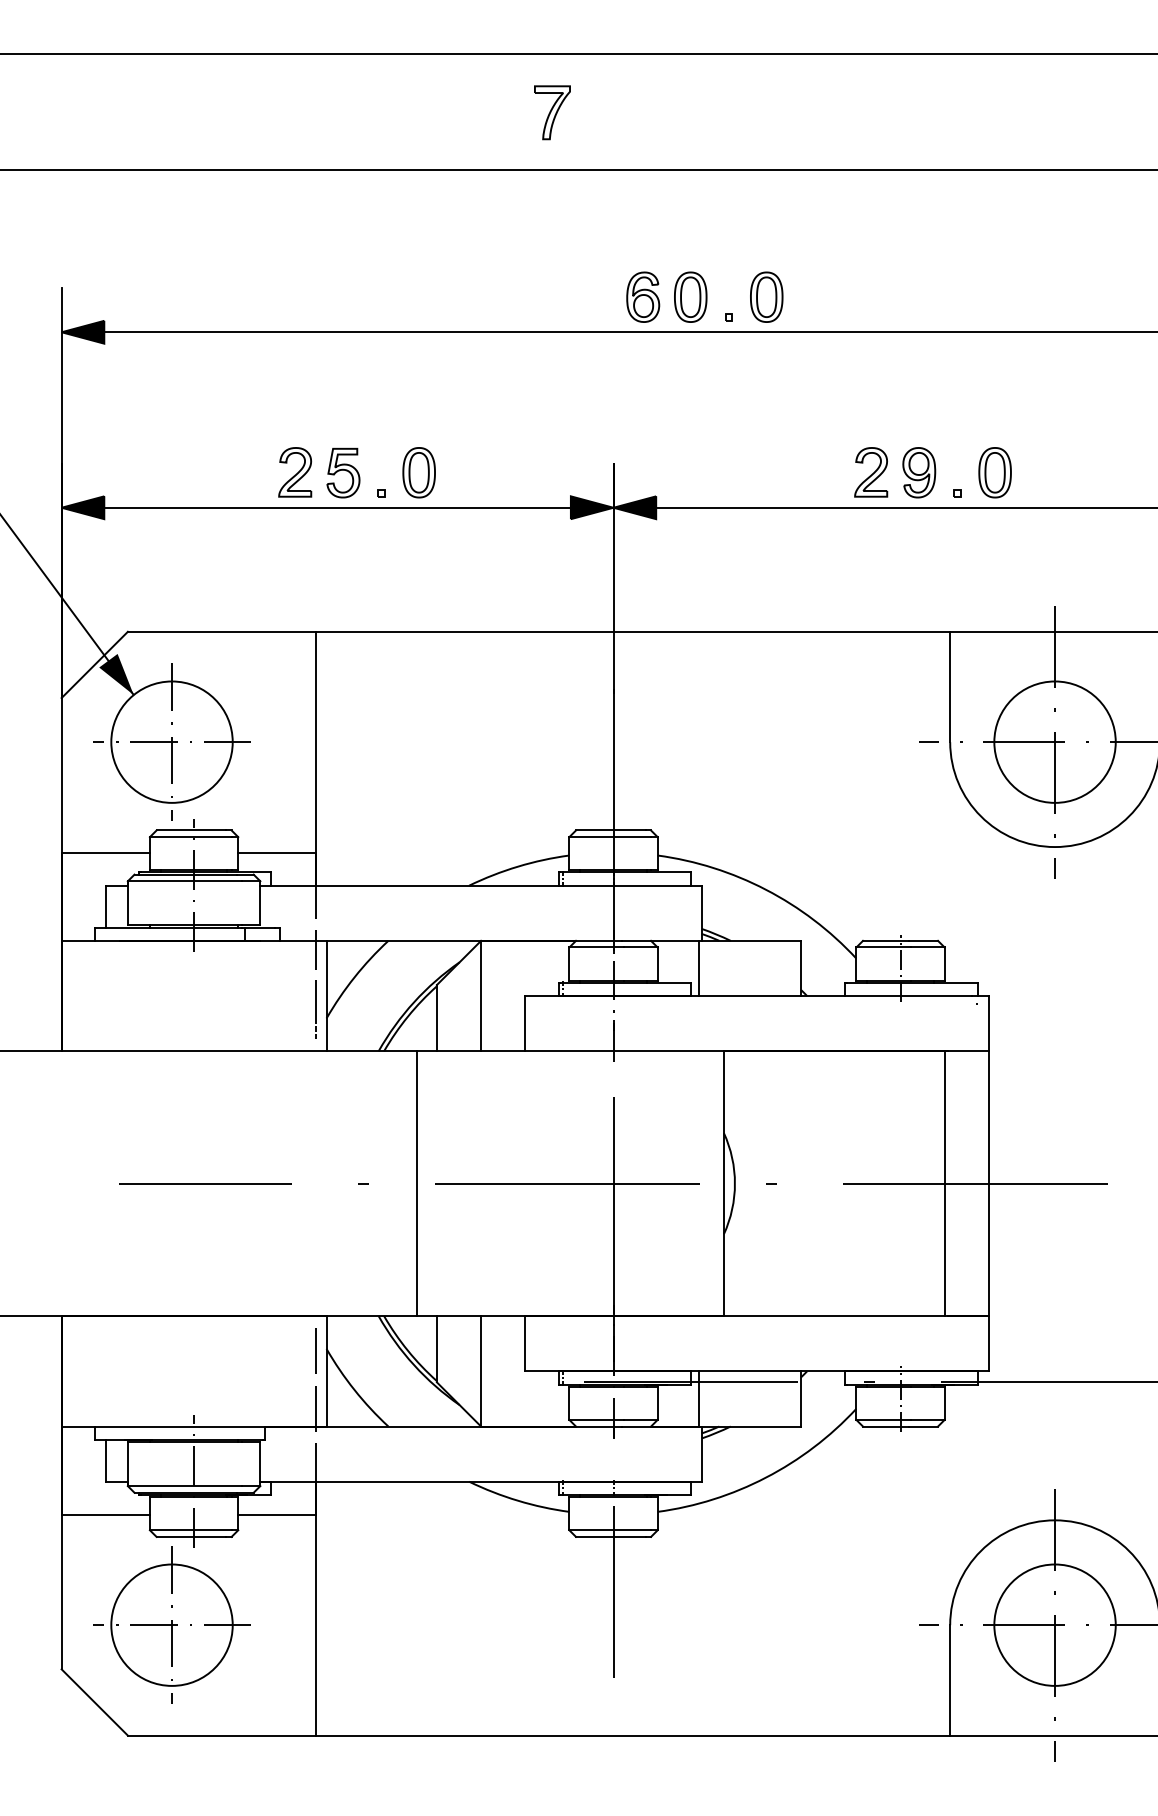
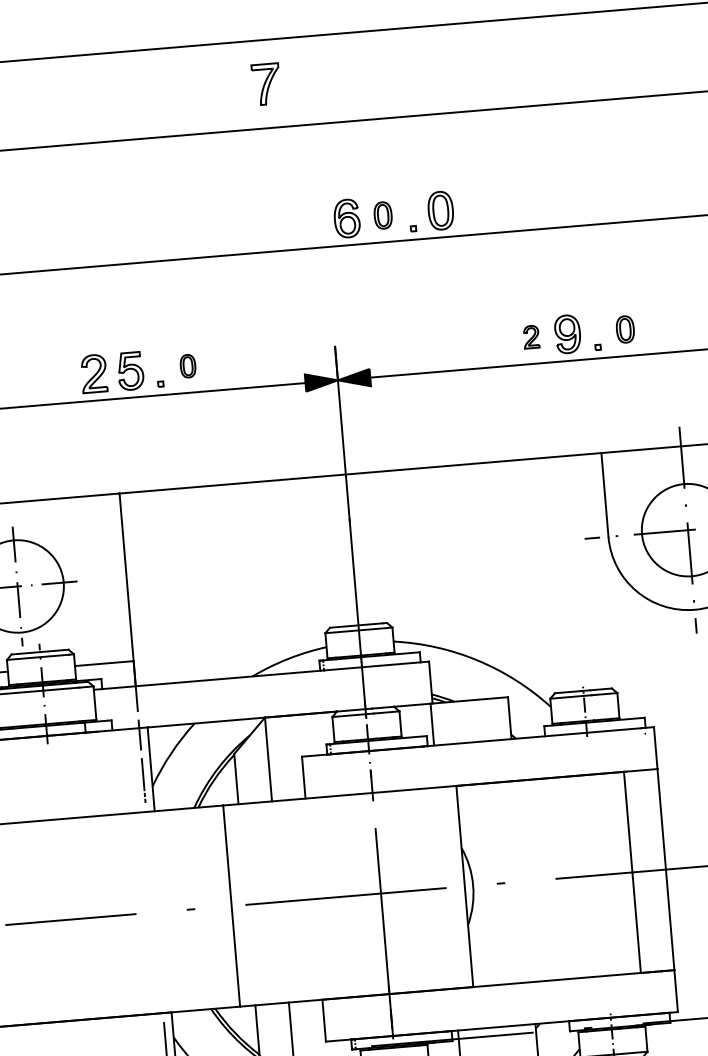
part: (690, 296) -> (382, 215), size x0.7
part: (418, 472) -> (187, 366), size x0.6
part: (871, 472) -> (531, 337), size x0.6
part: (994, 472) -> (624, 329), size x0.7

